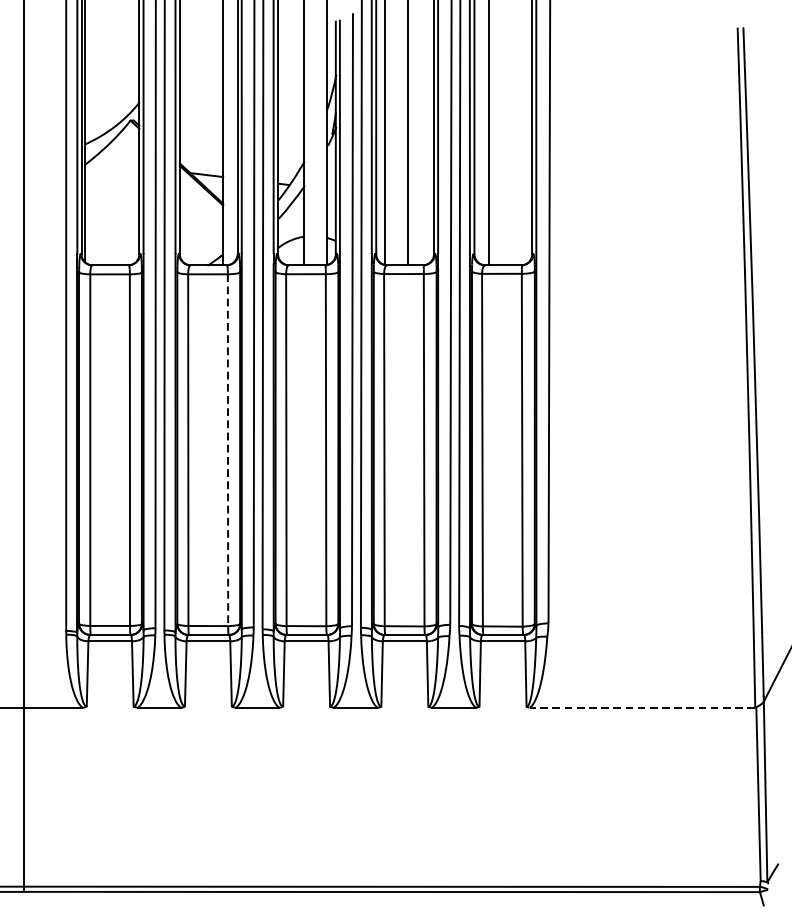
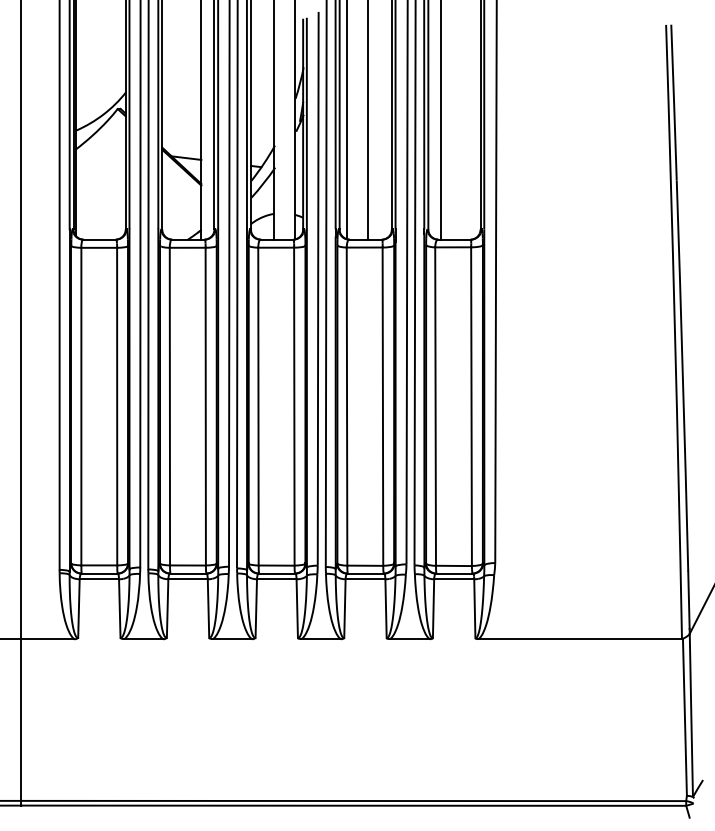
line: (227, 450) -> (205, 406), dashed -> solid
line: (641, 707) -> (579, 639), dashed -> solid

